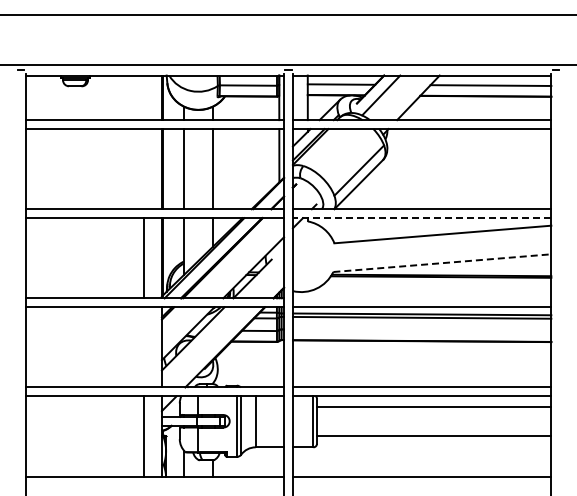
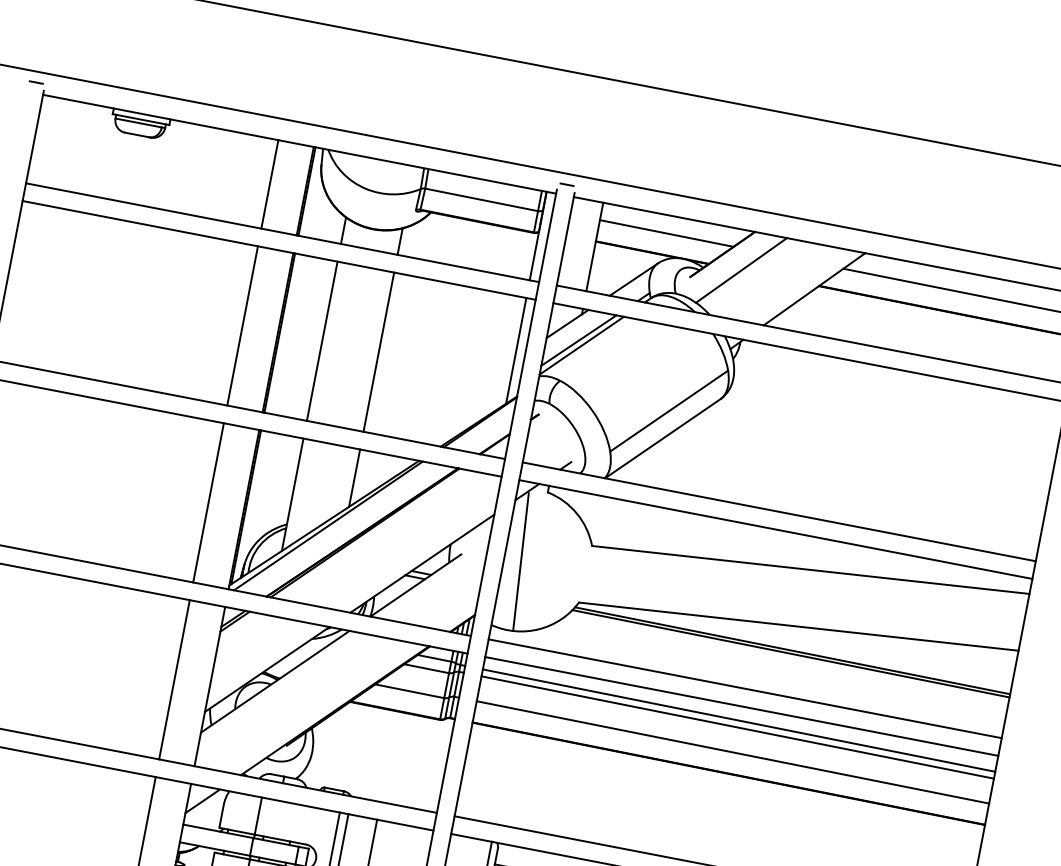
line: (144, 97) -> (270, 183), added
line: (144, 169) -> (243, 326), added
line: (421, 218) -> (774, 529), dashed -> solid
line: (301, 257) -> (521, 561), added
line: (442, 263) -> (798, 627), dashed -> solid
line: (421, 298) -> (743, 688), added
line: (421, 330) -> (731, 752), added
line: (144, 347) -> (175, 680), added

